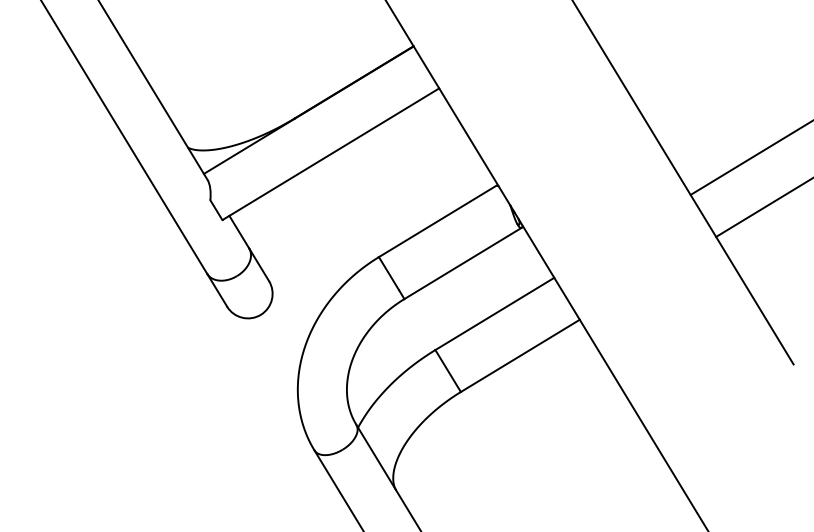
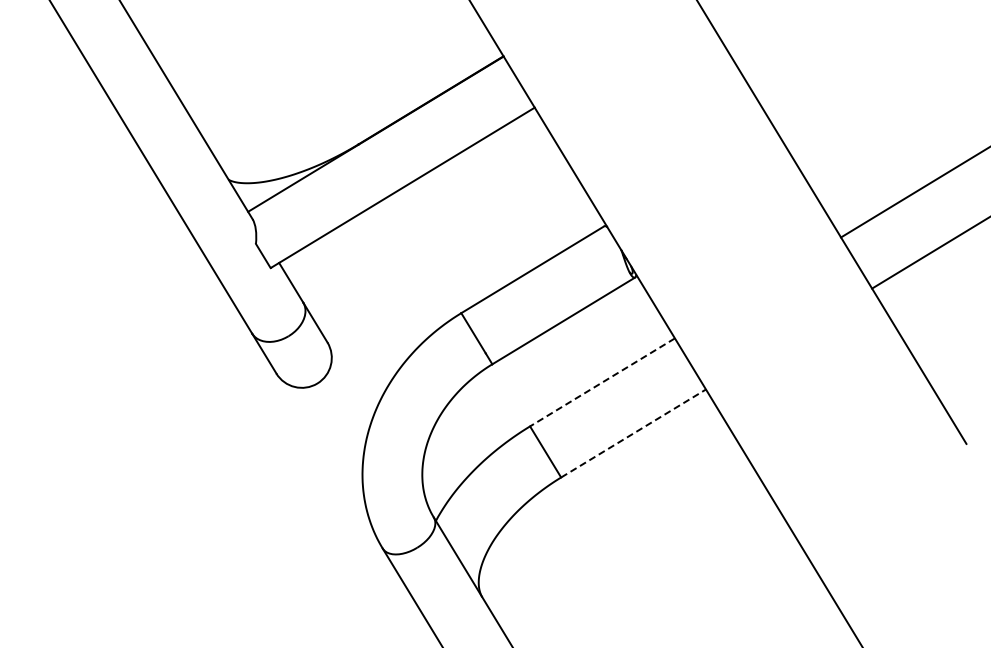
line: (494, 314) -> (602, 382), solid -> dashed
line: (520, 355) -> (633, 433), solid -> dashed

